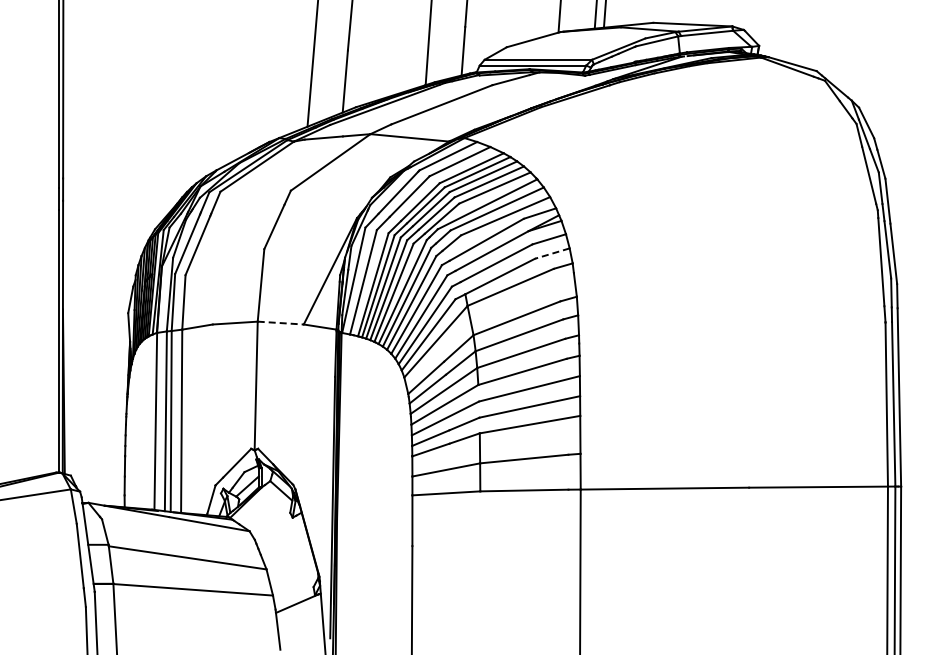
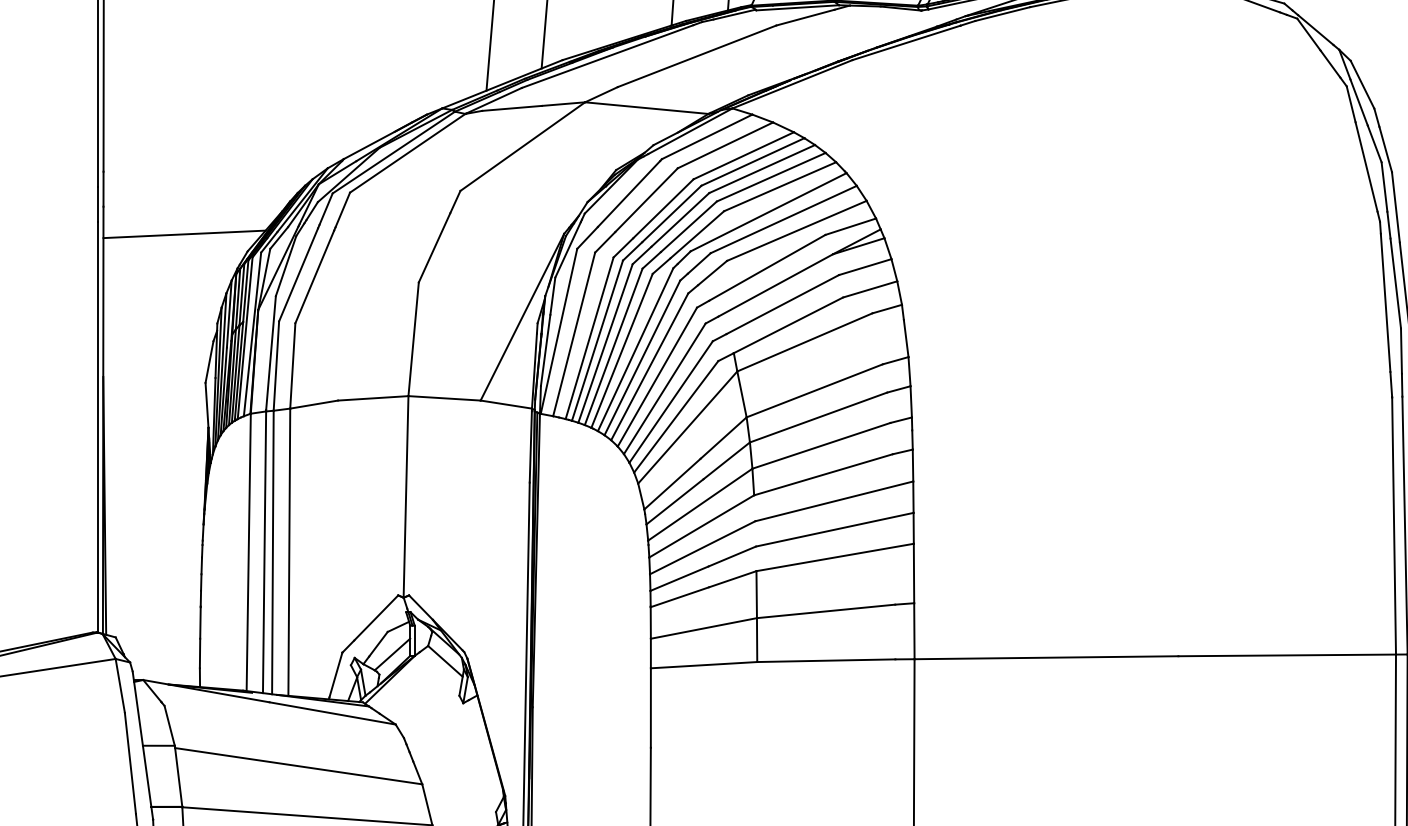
line: (114, 218) -> (184, 234), added
line: (551, 253) -> (868, 289), dashed -> solid
line: (281, 323) -> (445, 398), dashed -> solid

